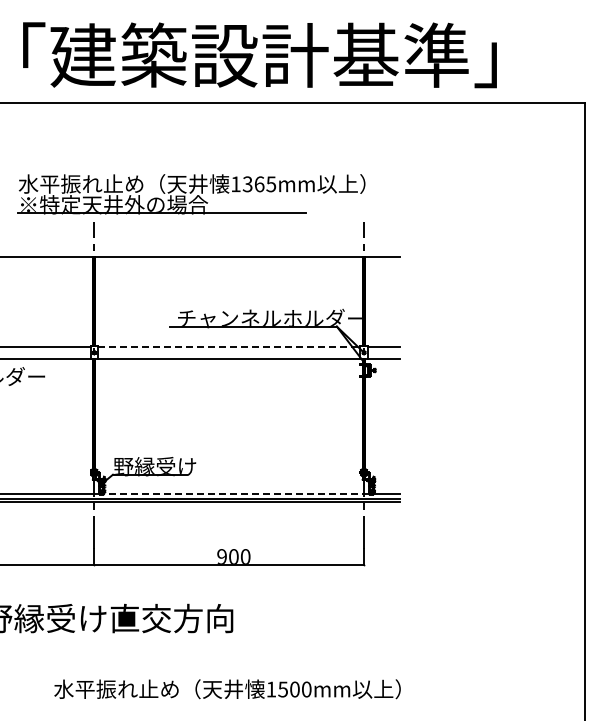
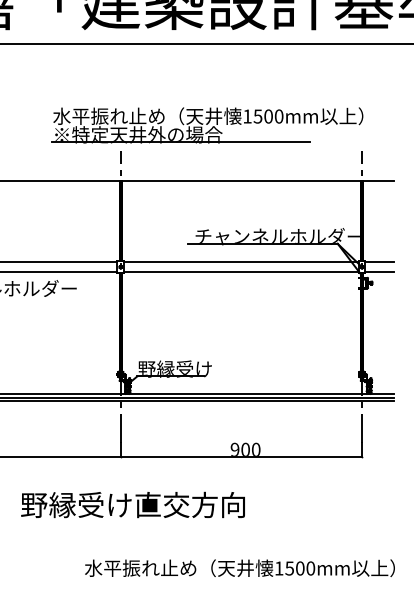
text: (259, 184) -> (268, 116), 1365mm -> 1500mm
line: (229, 346) -> (241, 261), dashed -> solid
line: (236, 494) -> (247, 394), dashed -> solid

